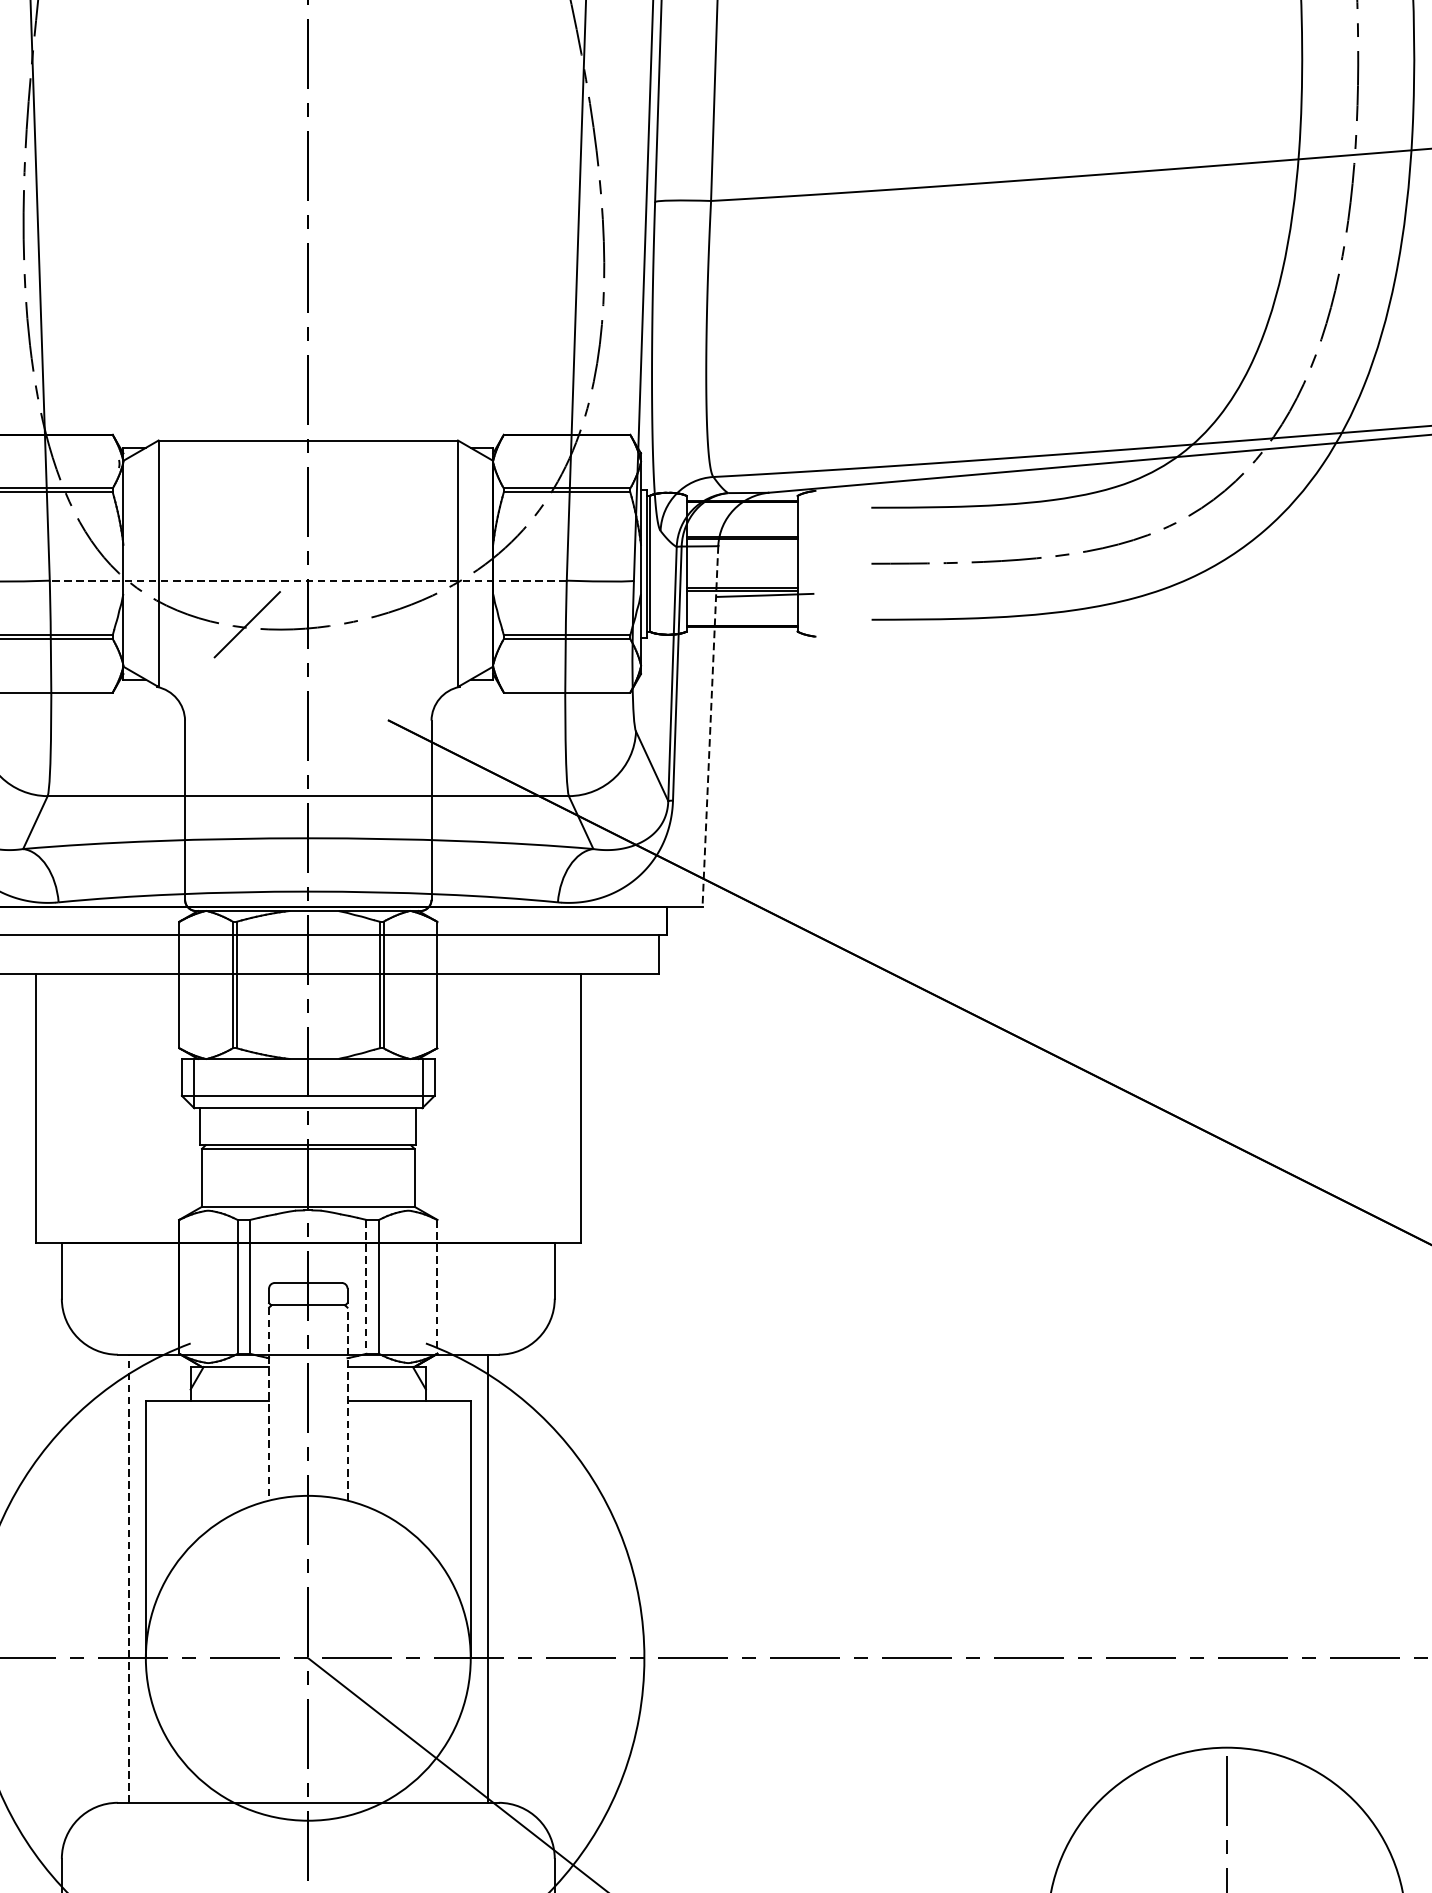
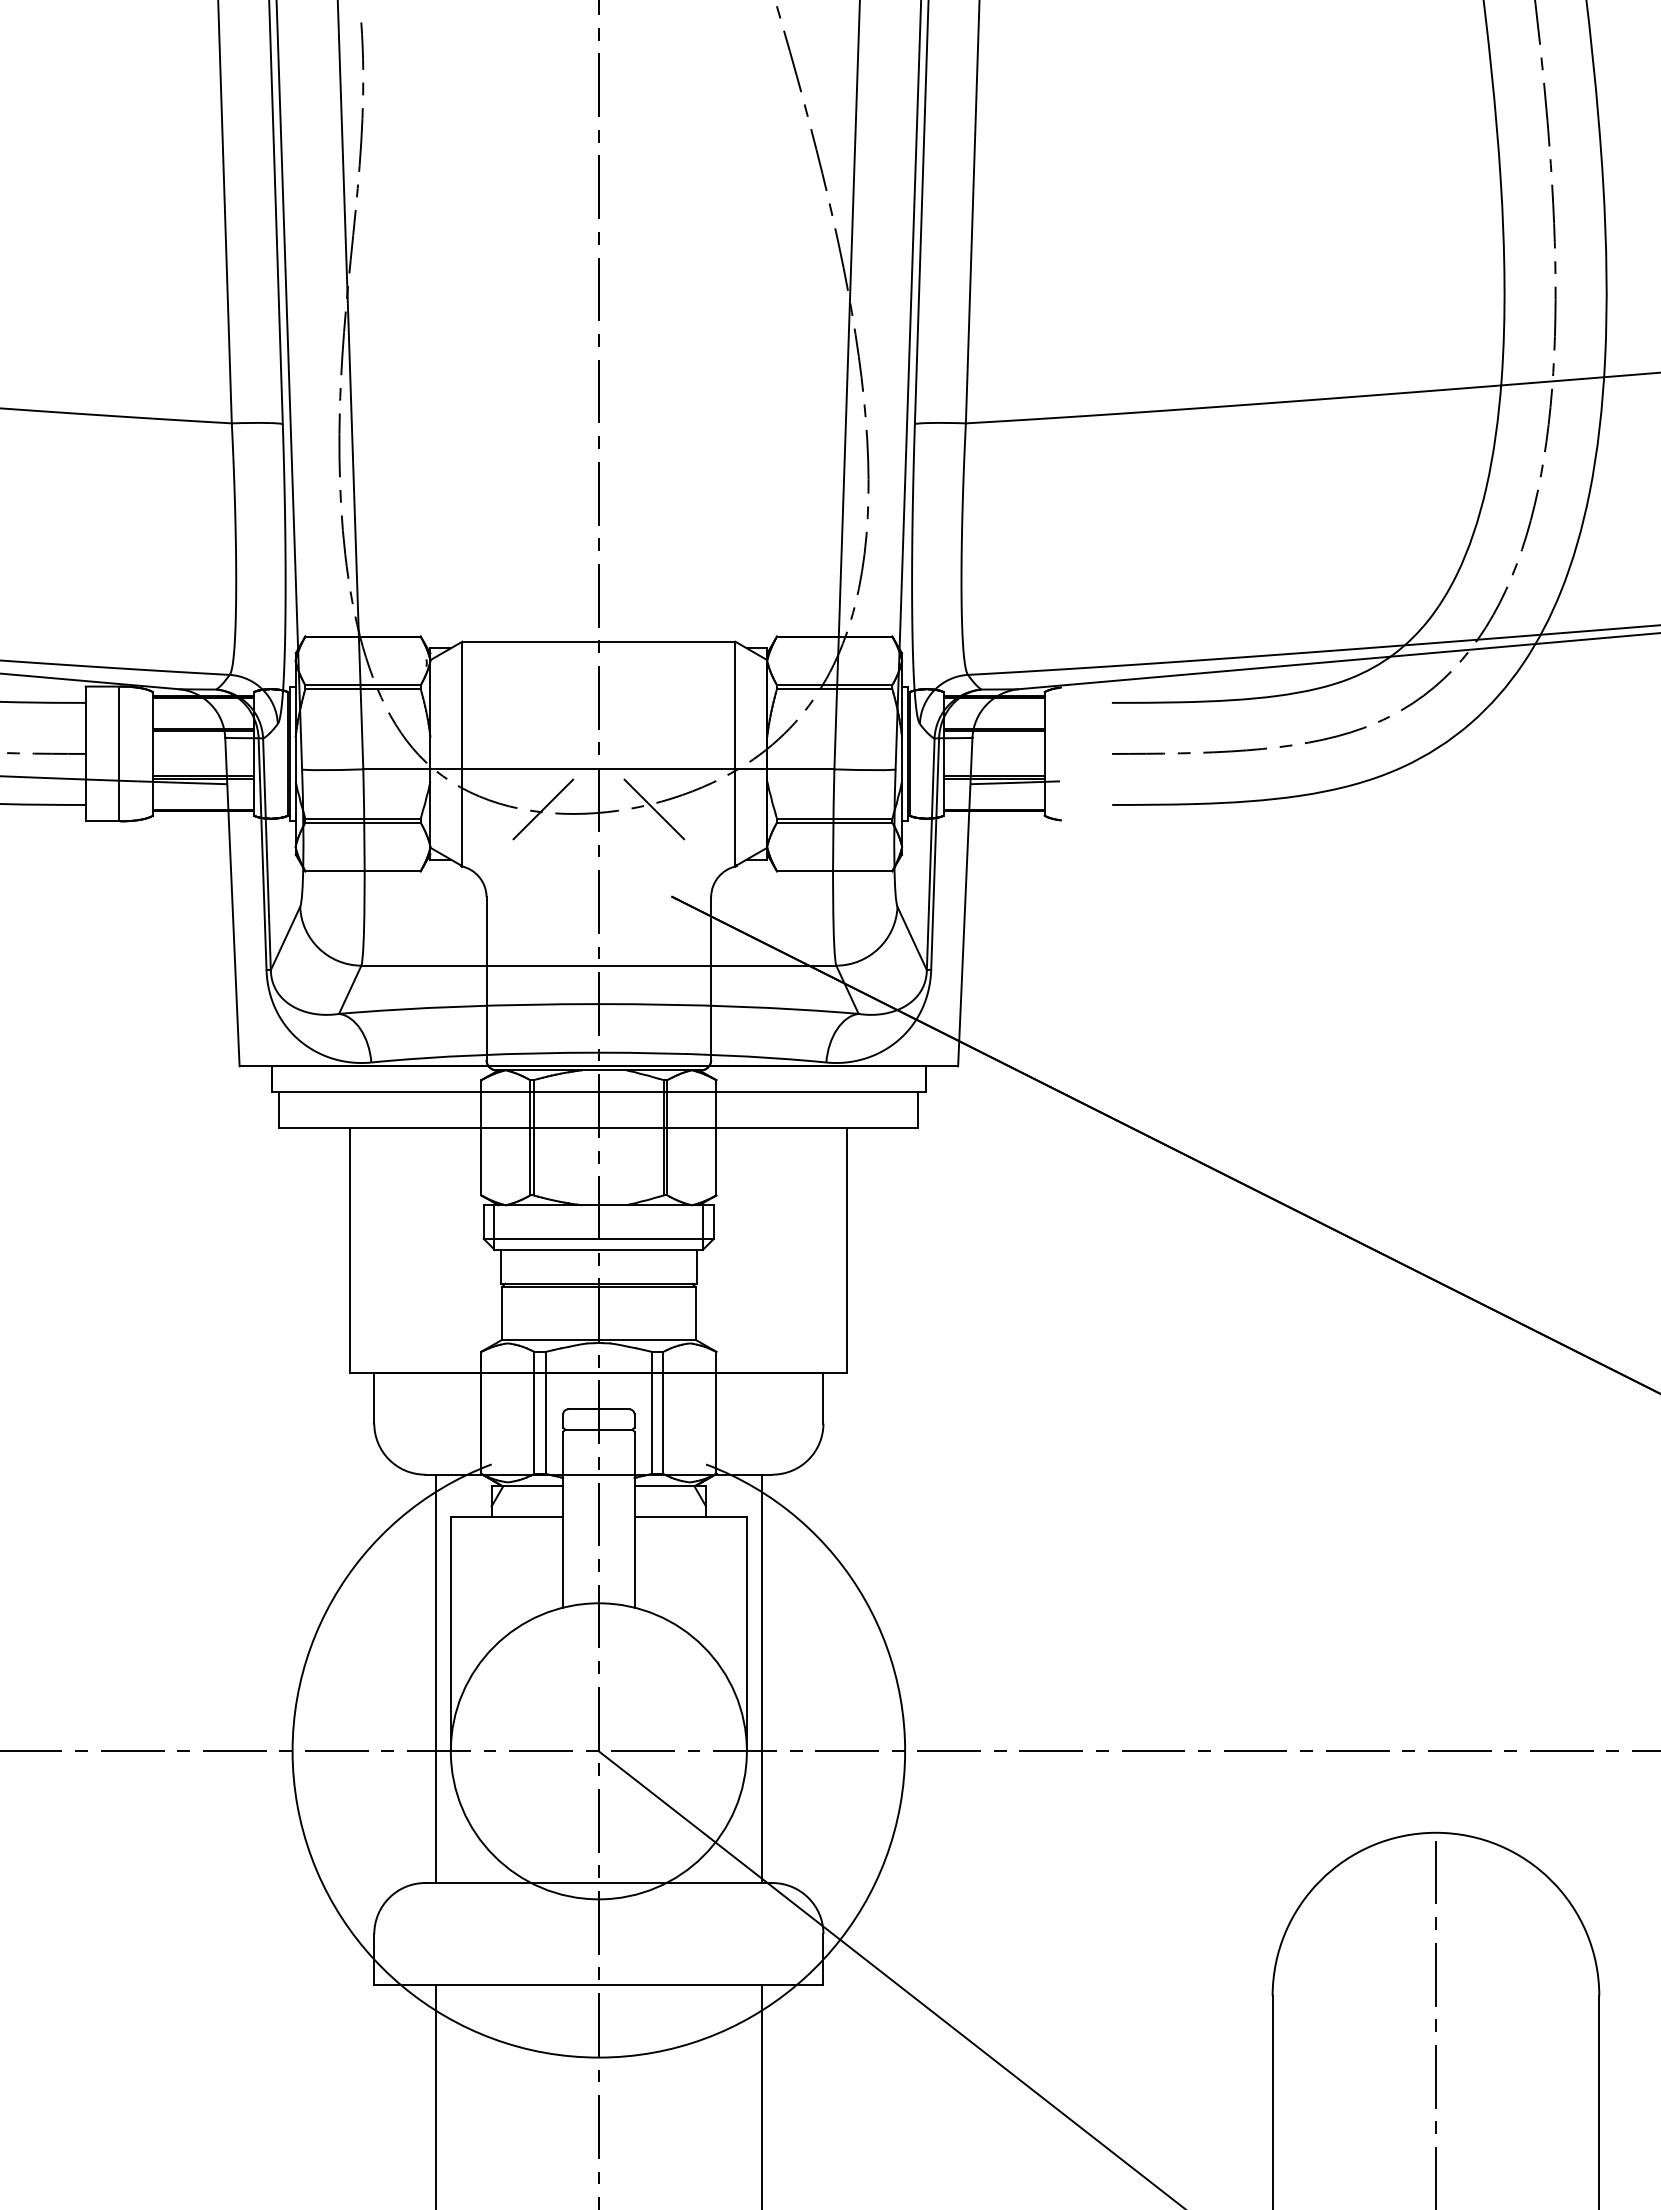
line: (307, 580) -> (598, 769), dashed -> solid
line: (369, 624) -> (654, 809), added
line: (710, 726) -> (965, 902), dashed -> solid
line: (366, 1286) -> (651, 1412), dashed -> solid
line: (437, 1286) -> (716, 1412), dashed -> solid
line: (269, 1403) -> (563, 1519), dashed -> solid
line: (347, 1403) -> (634, 1519), dashed -> solid
line: (129, 1578) -> (435, 1678), dashed -> solid

